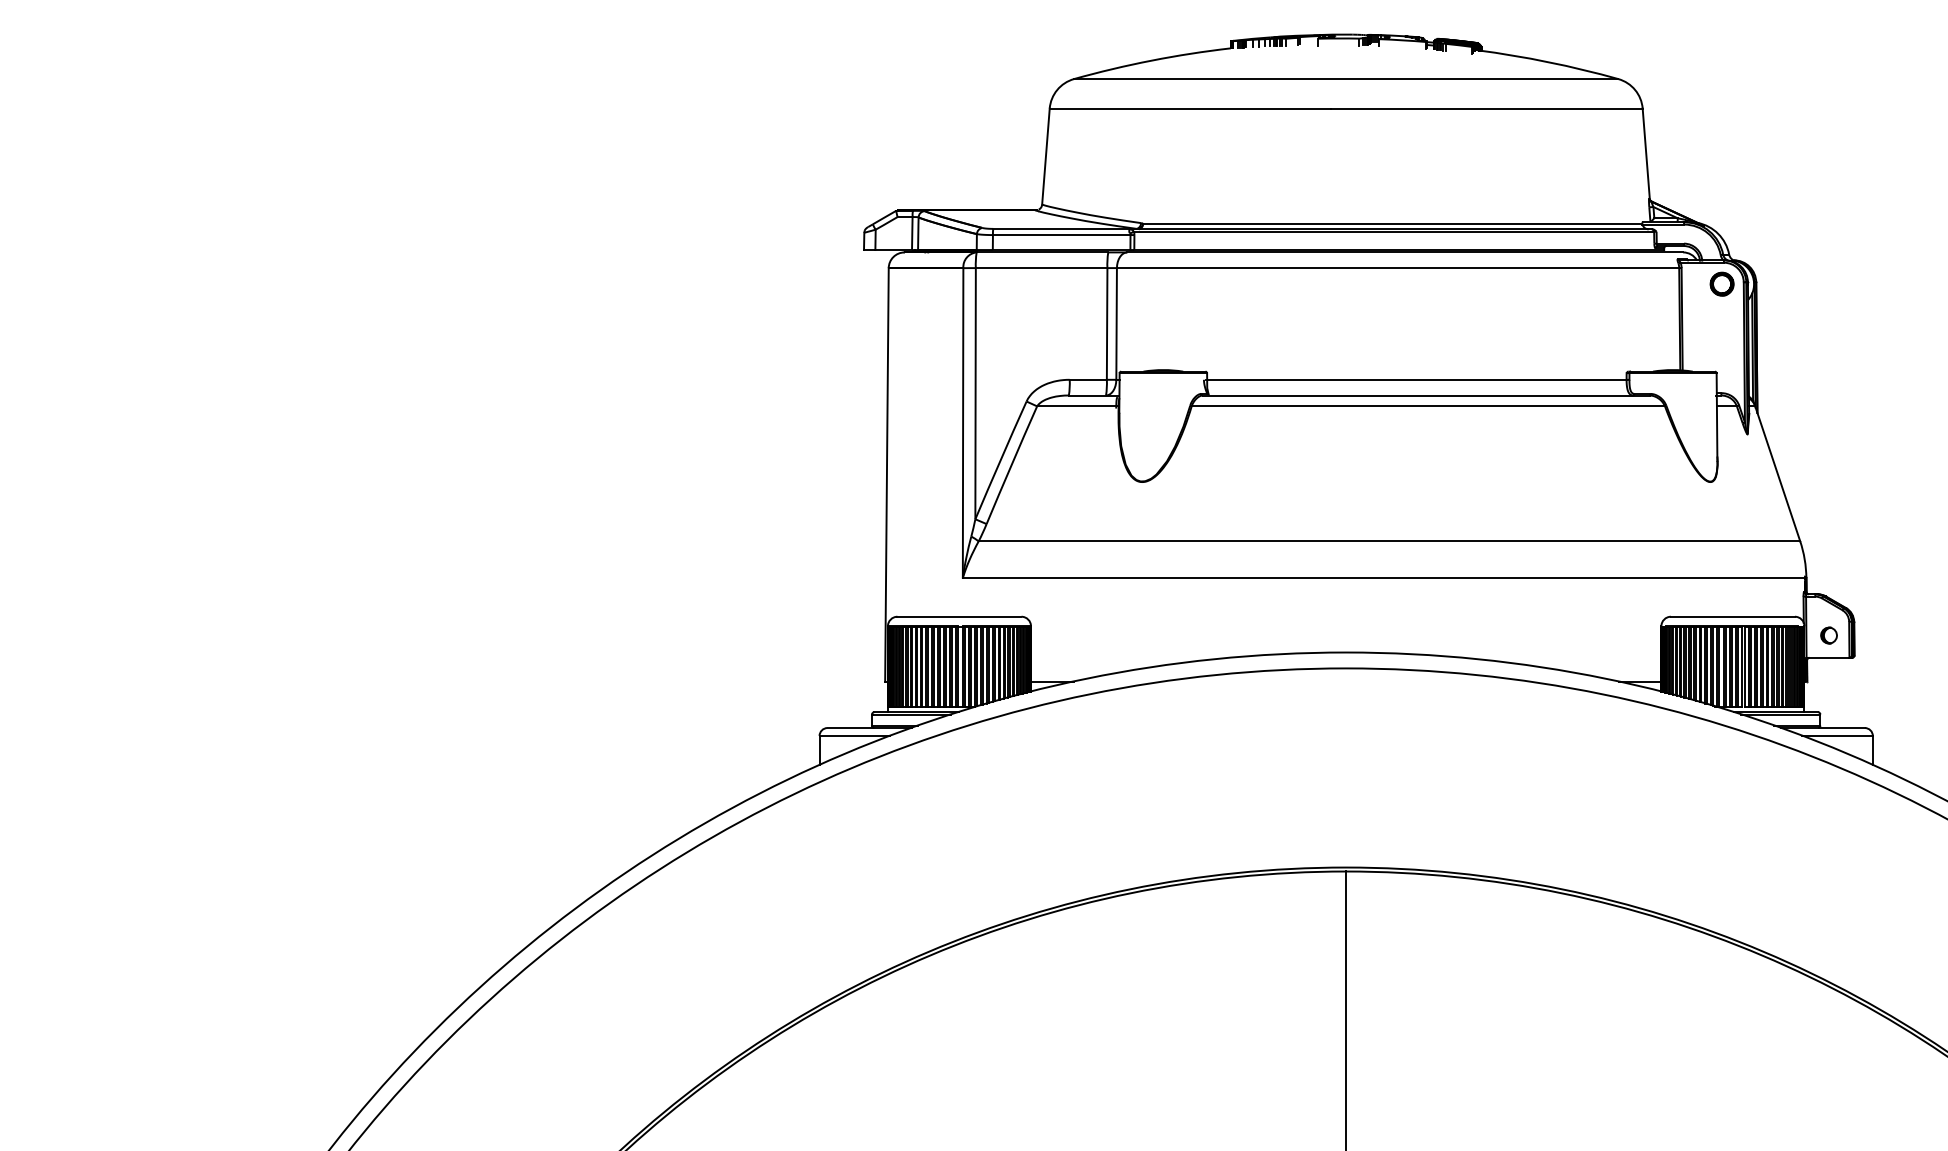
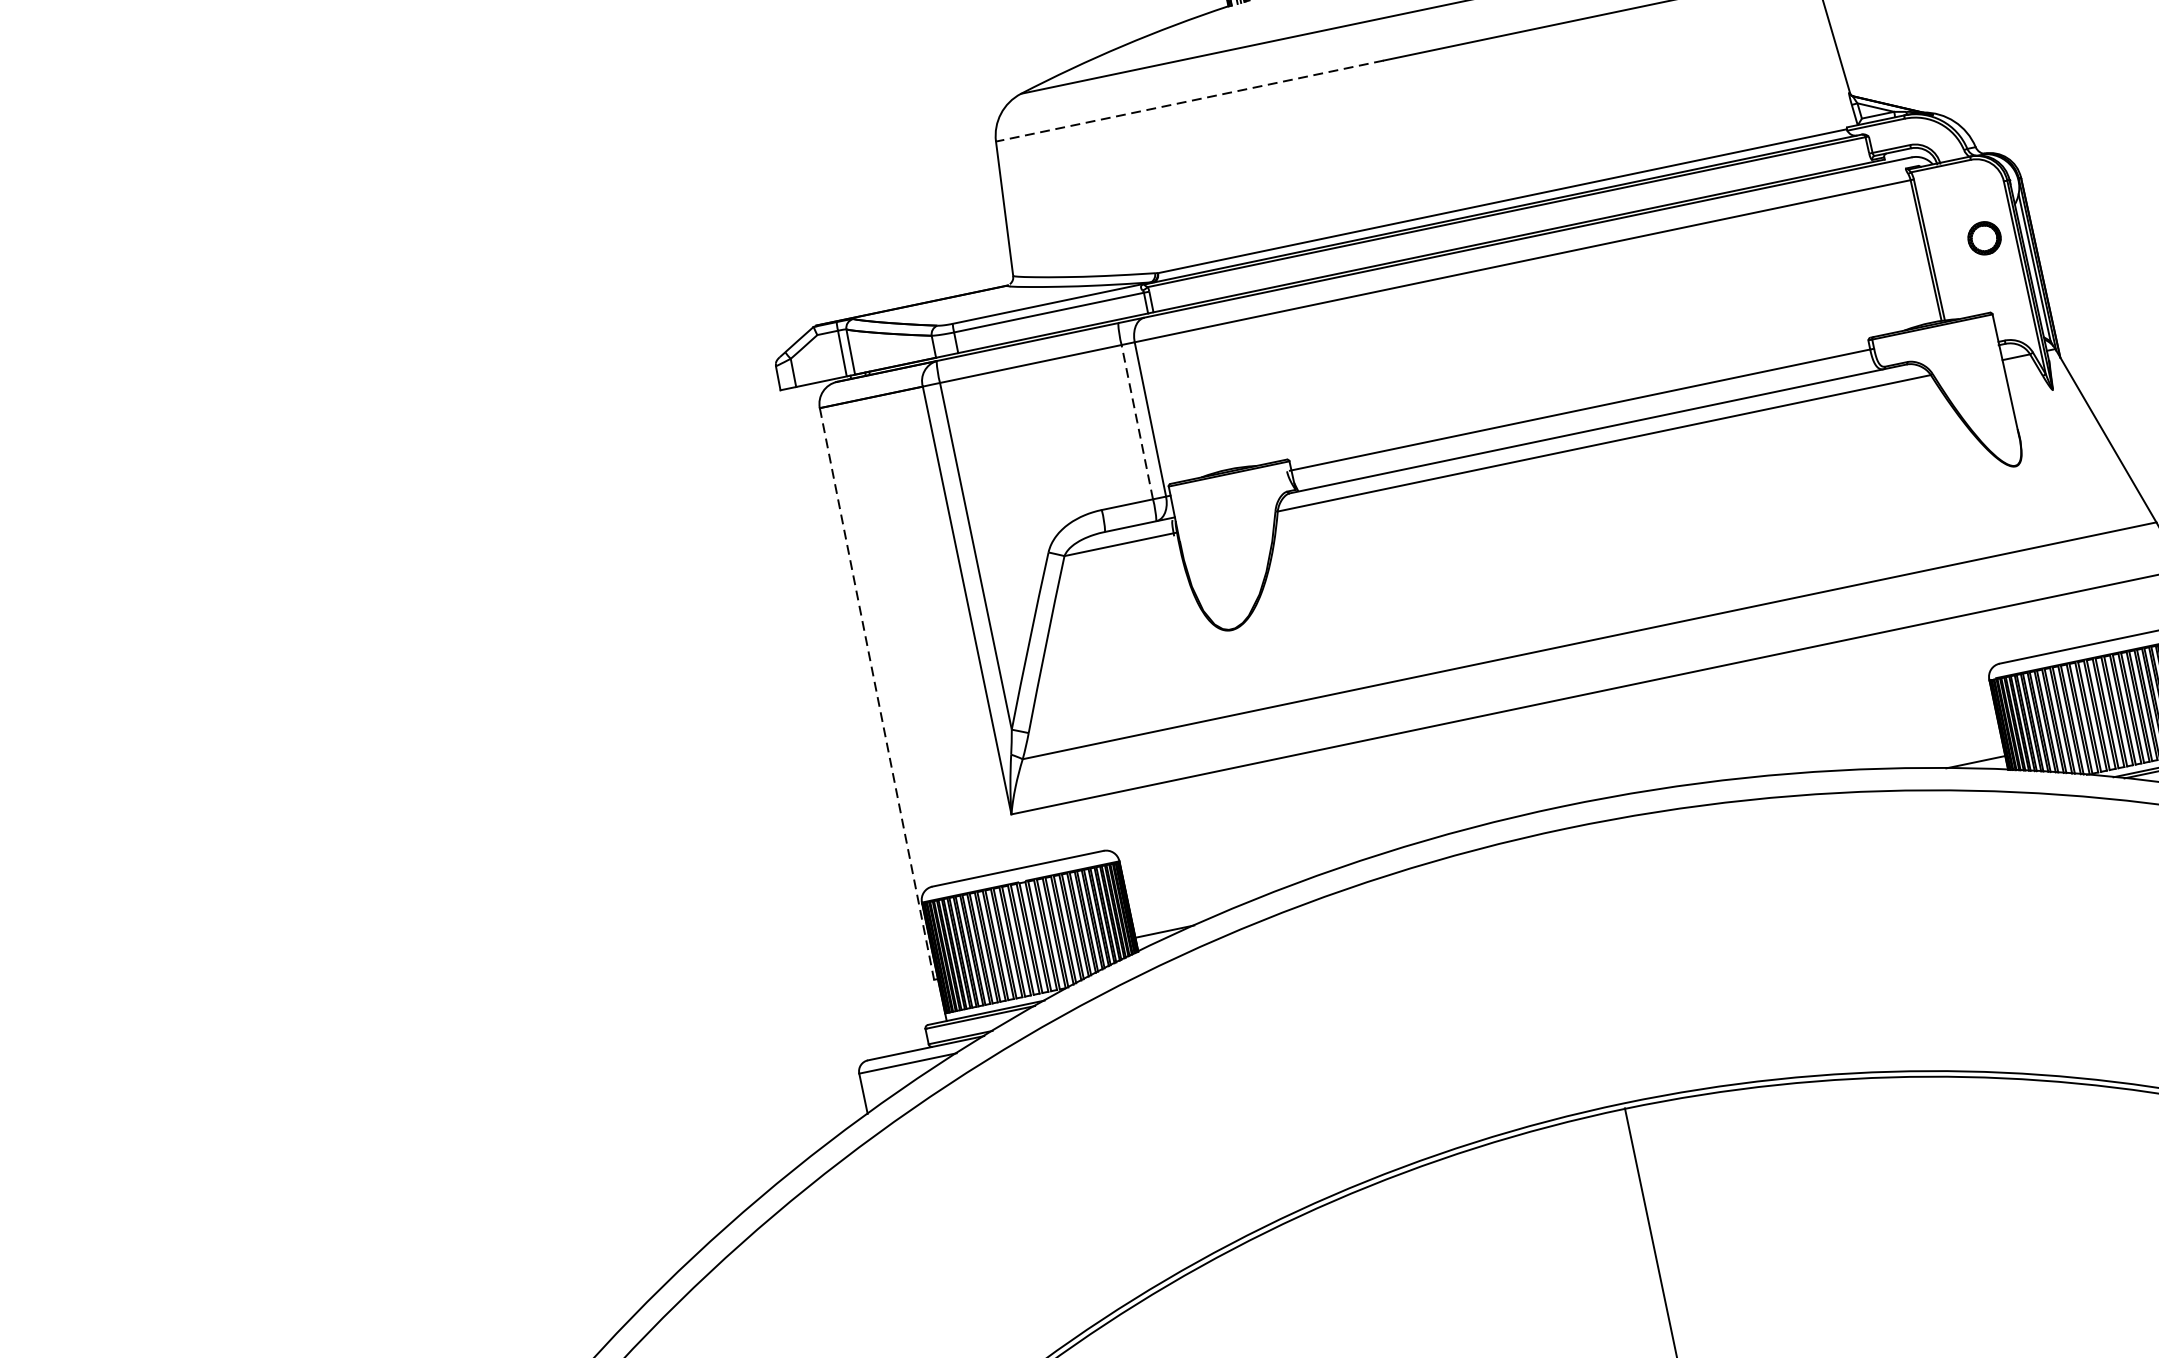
line: (1189, 108) -> (1188, 101), solid -> dashed
part: (1721, 283) -> (1983, 237), moved
line: (1107, 323) -> (1137, 421), solid -> dashed
line: (886, 474) -> (876, 693), solid -> dashed

